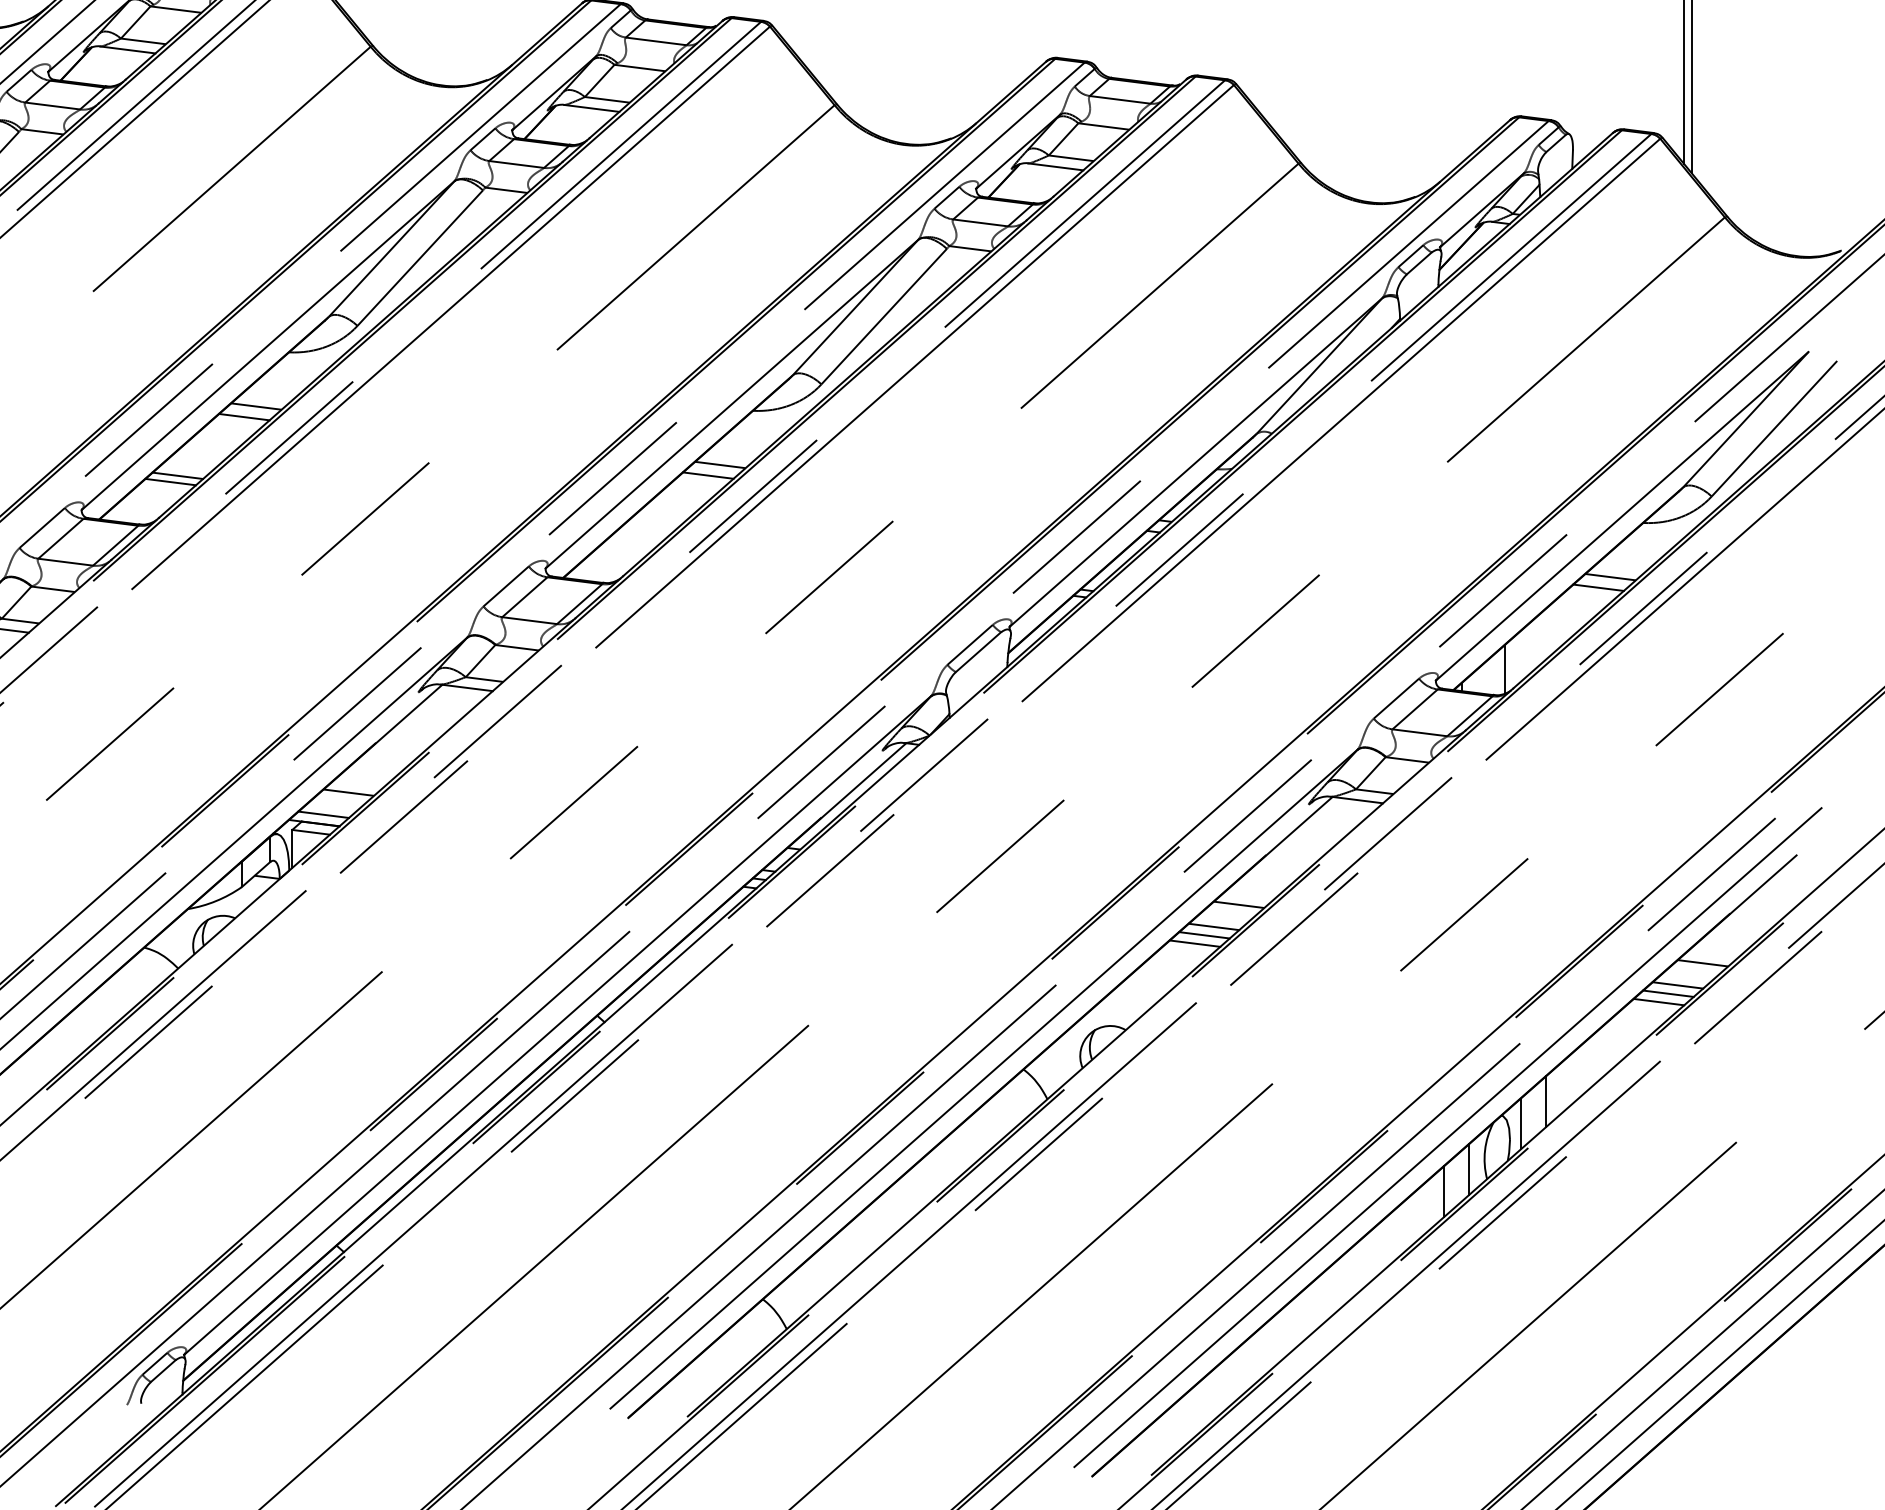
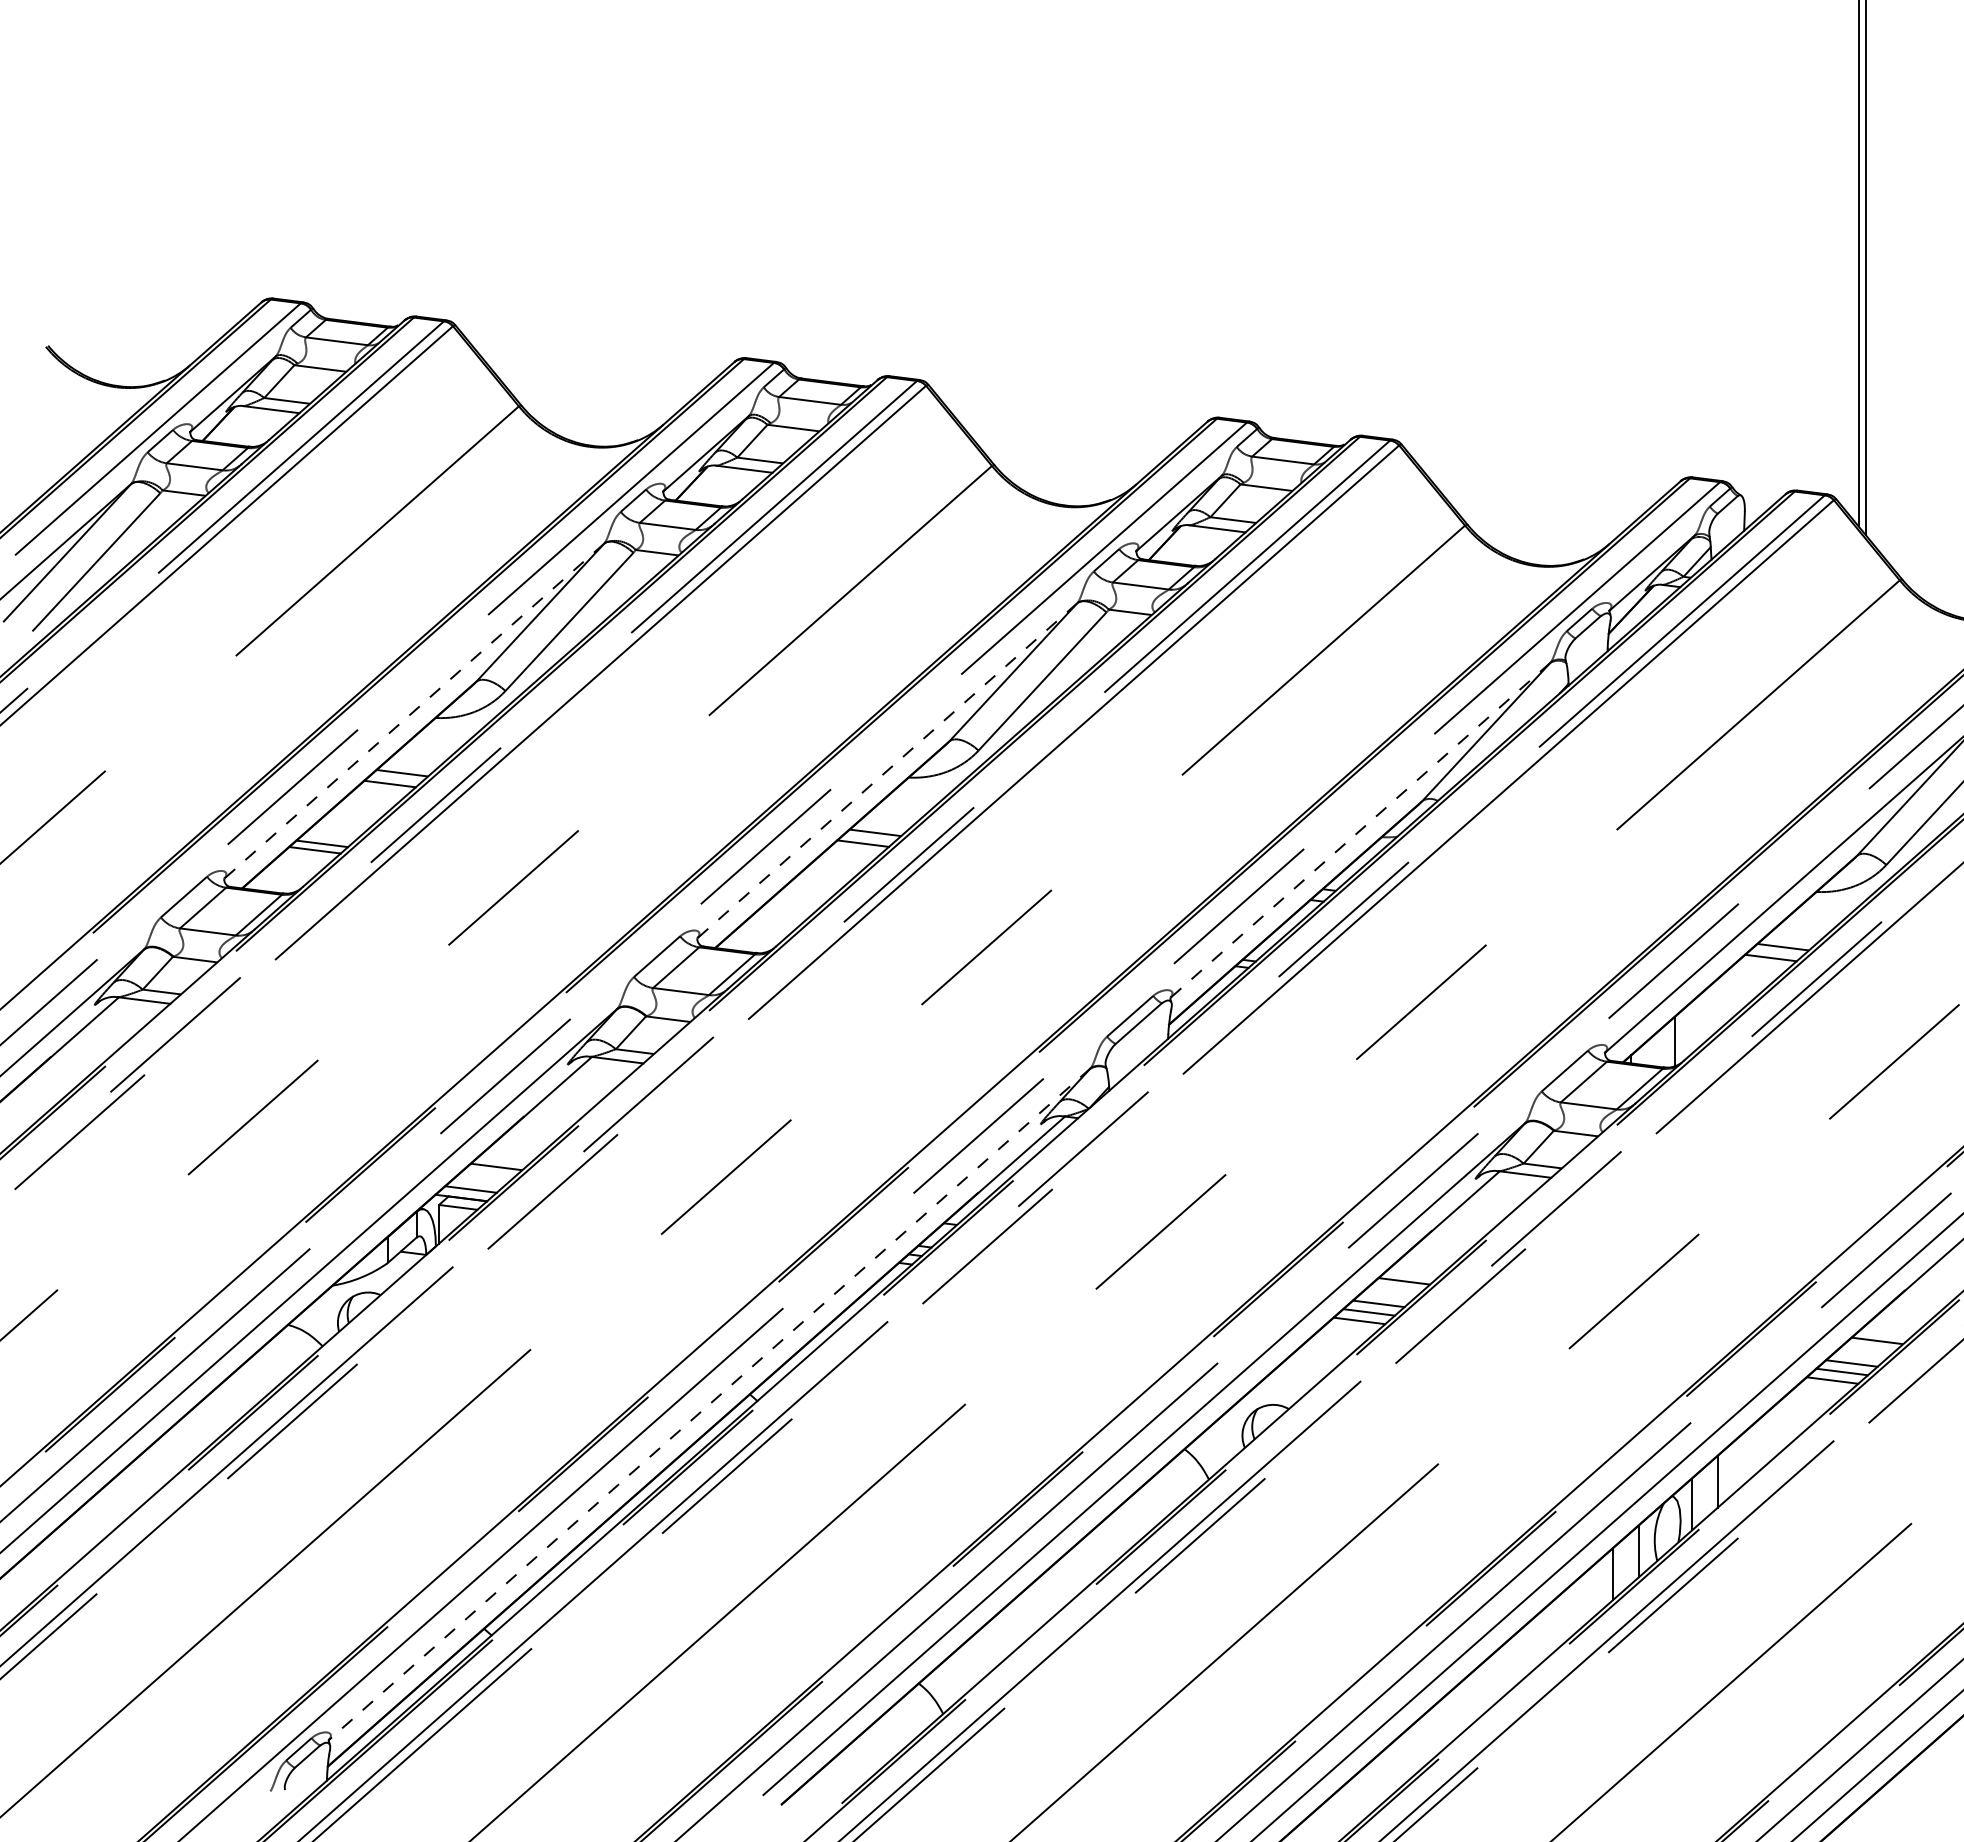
line: (267, 345) -> (413, 711), solid -> dashed
line: (731, 404) -> (886, 771), solid -> dashed
line: (1195, 462) -> (1359, 830), solid -> dashed
line: (557, 1025) -> (709, 1404), solid -> dashed

